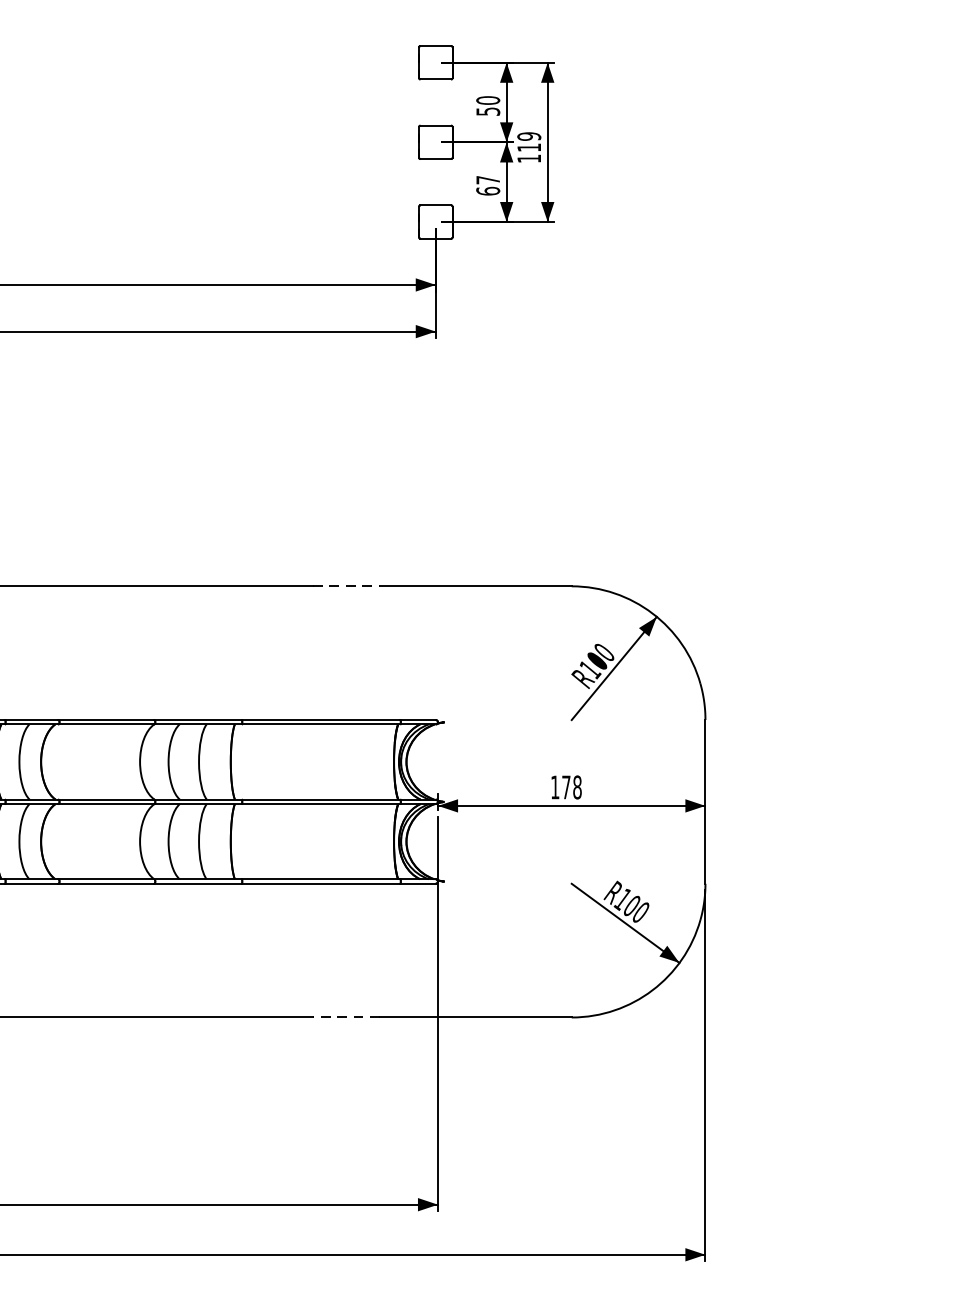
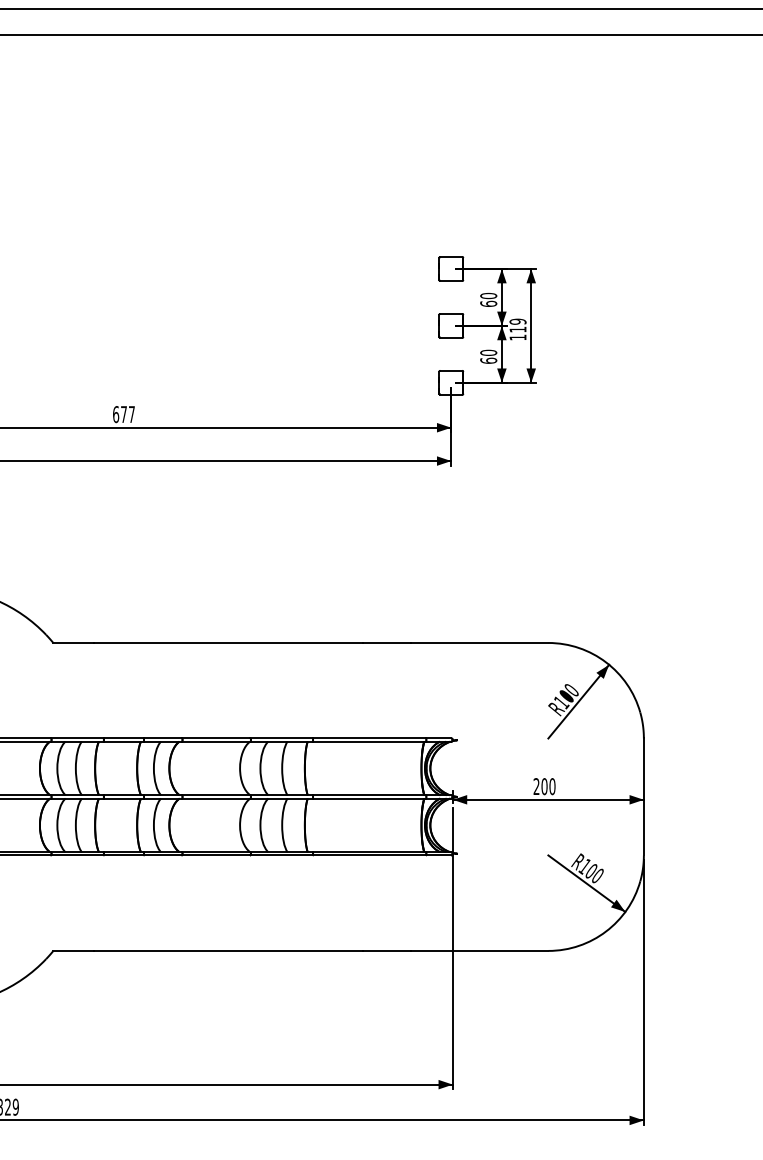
text: (487, 111) -> (488, 303), 50 -> 60
text: (487, 179) -> (488, 352), 67 -> 60
line: (346, 585) -> (387, 642), dashed -> solid
text: (566, 787) -> (544, 786), 178 -> 200
line: (345, 1016) -> (386, 950), dashed -> solid

